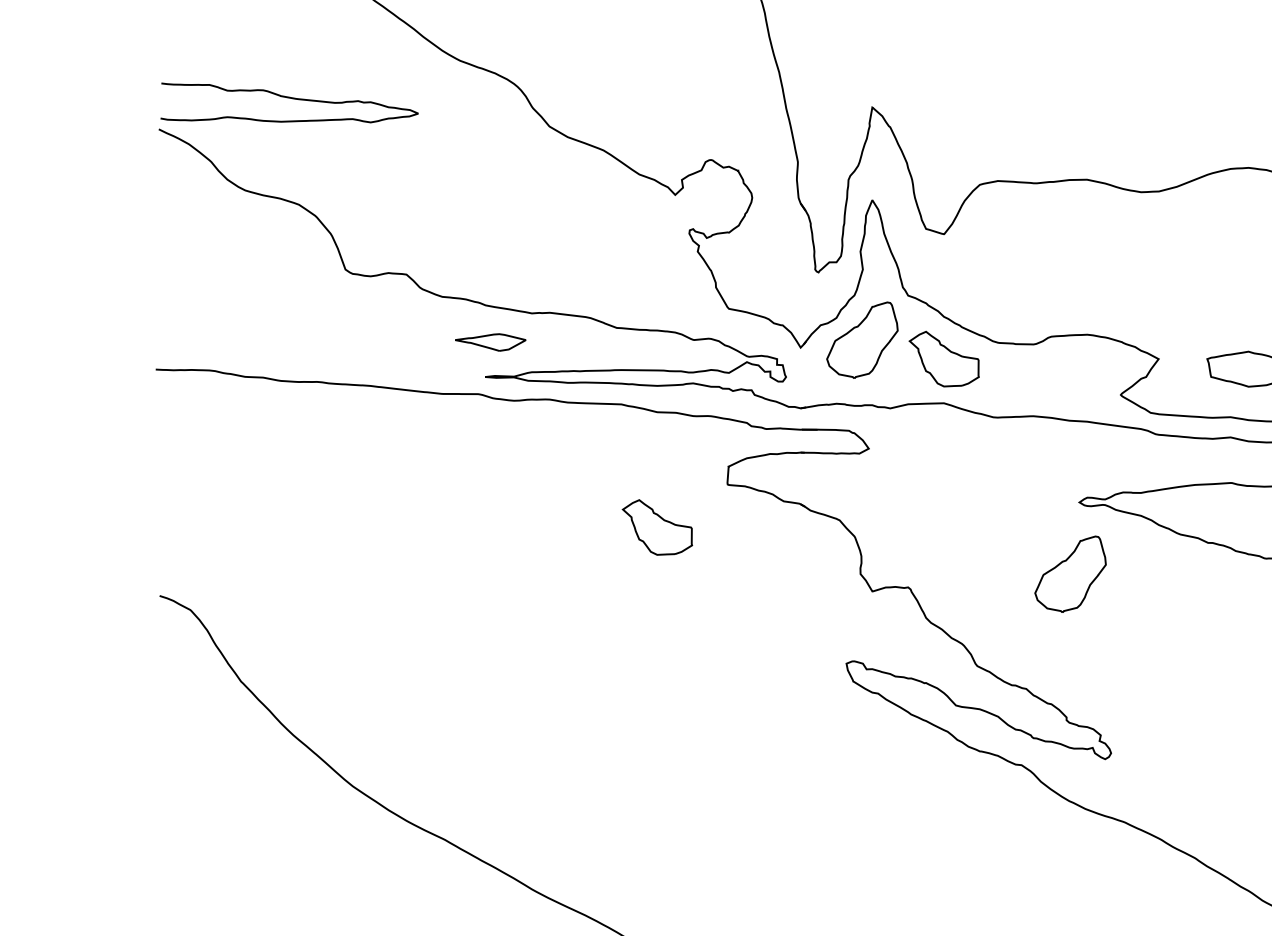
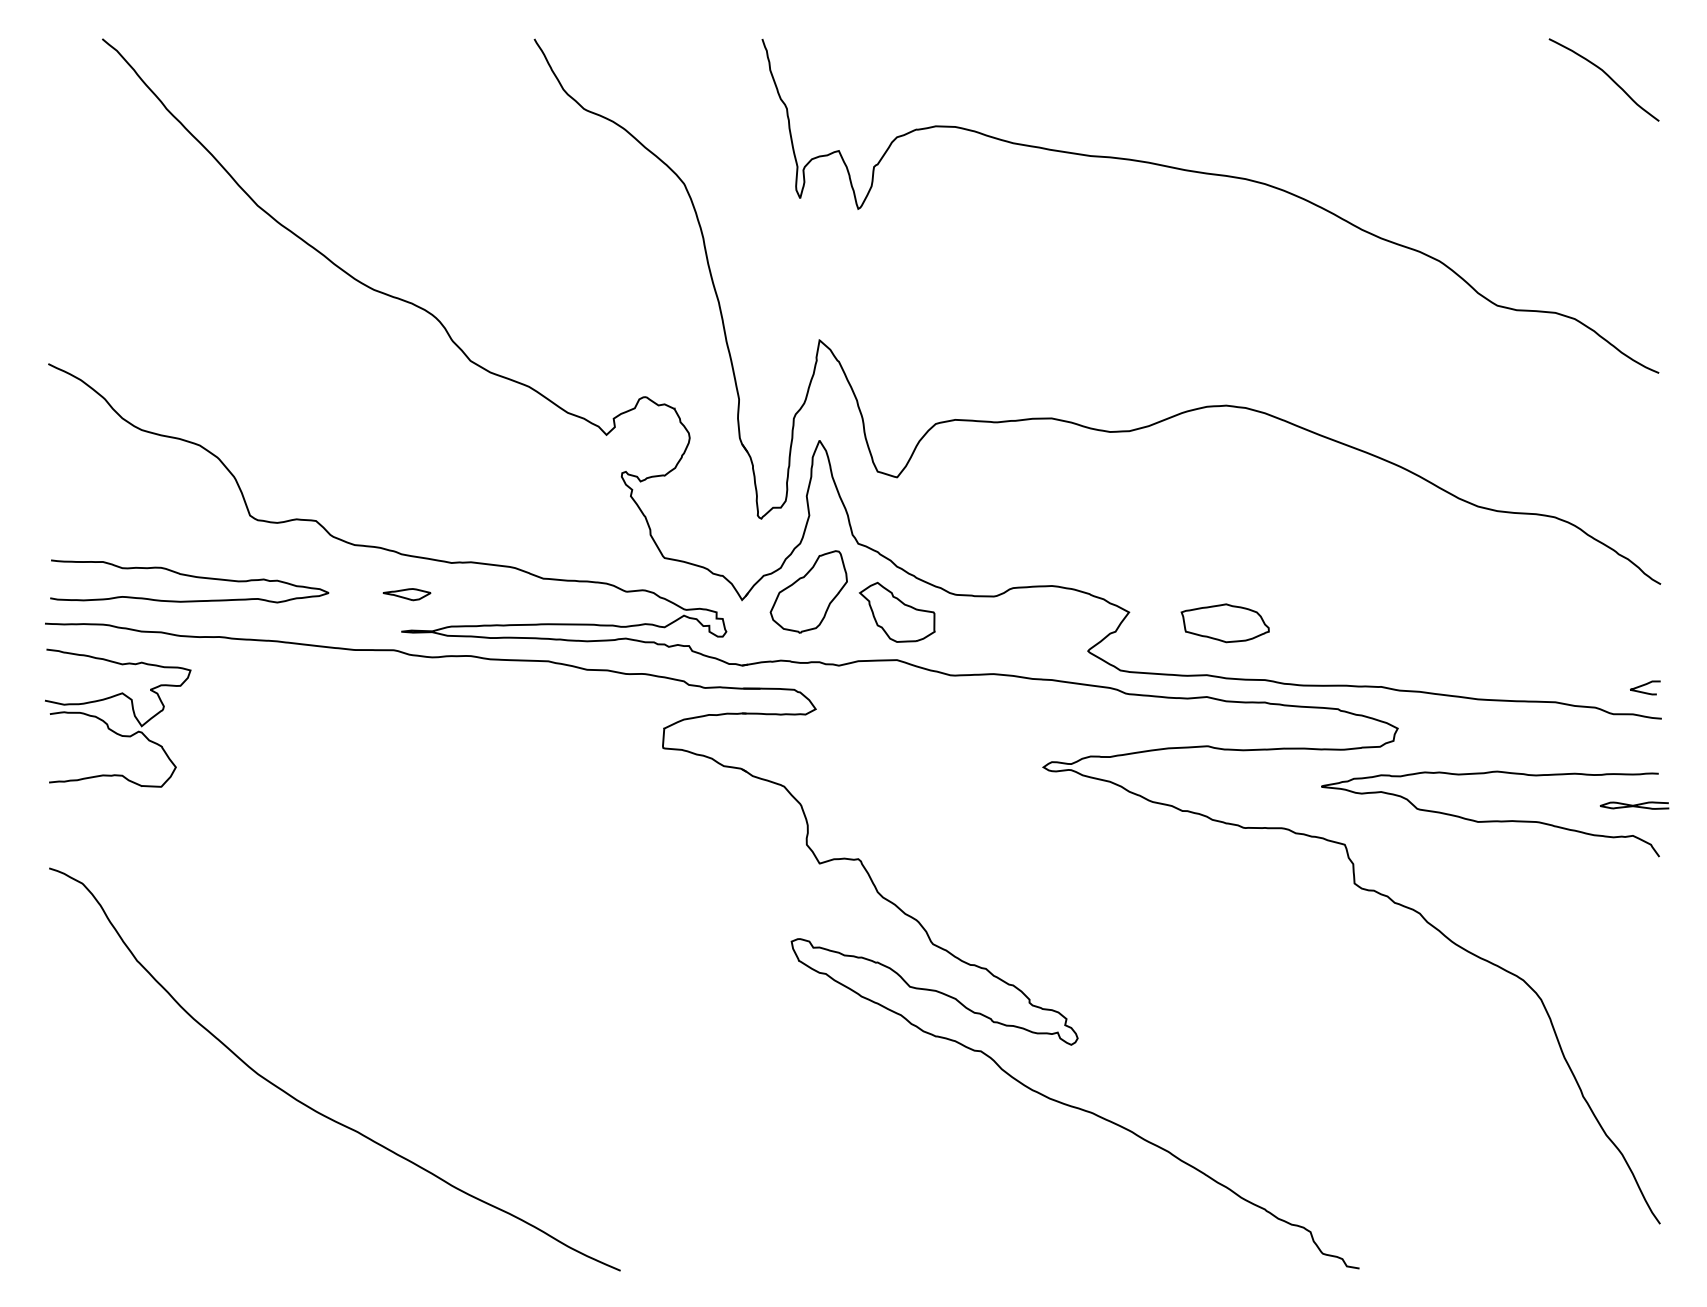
curve: (289, 98) -> (189, 576), moved
part: (490, 342) -> (406, 594), size x0.62
part: (214, 462) -> (108, 724), added
part: (656, 526) -> (586, 793), removed
part: (1070, 573) -> (1033, 844), removed

